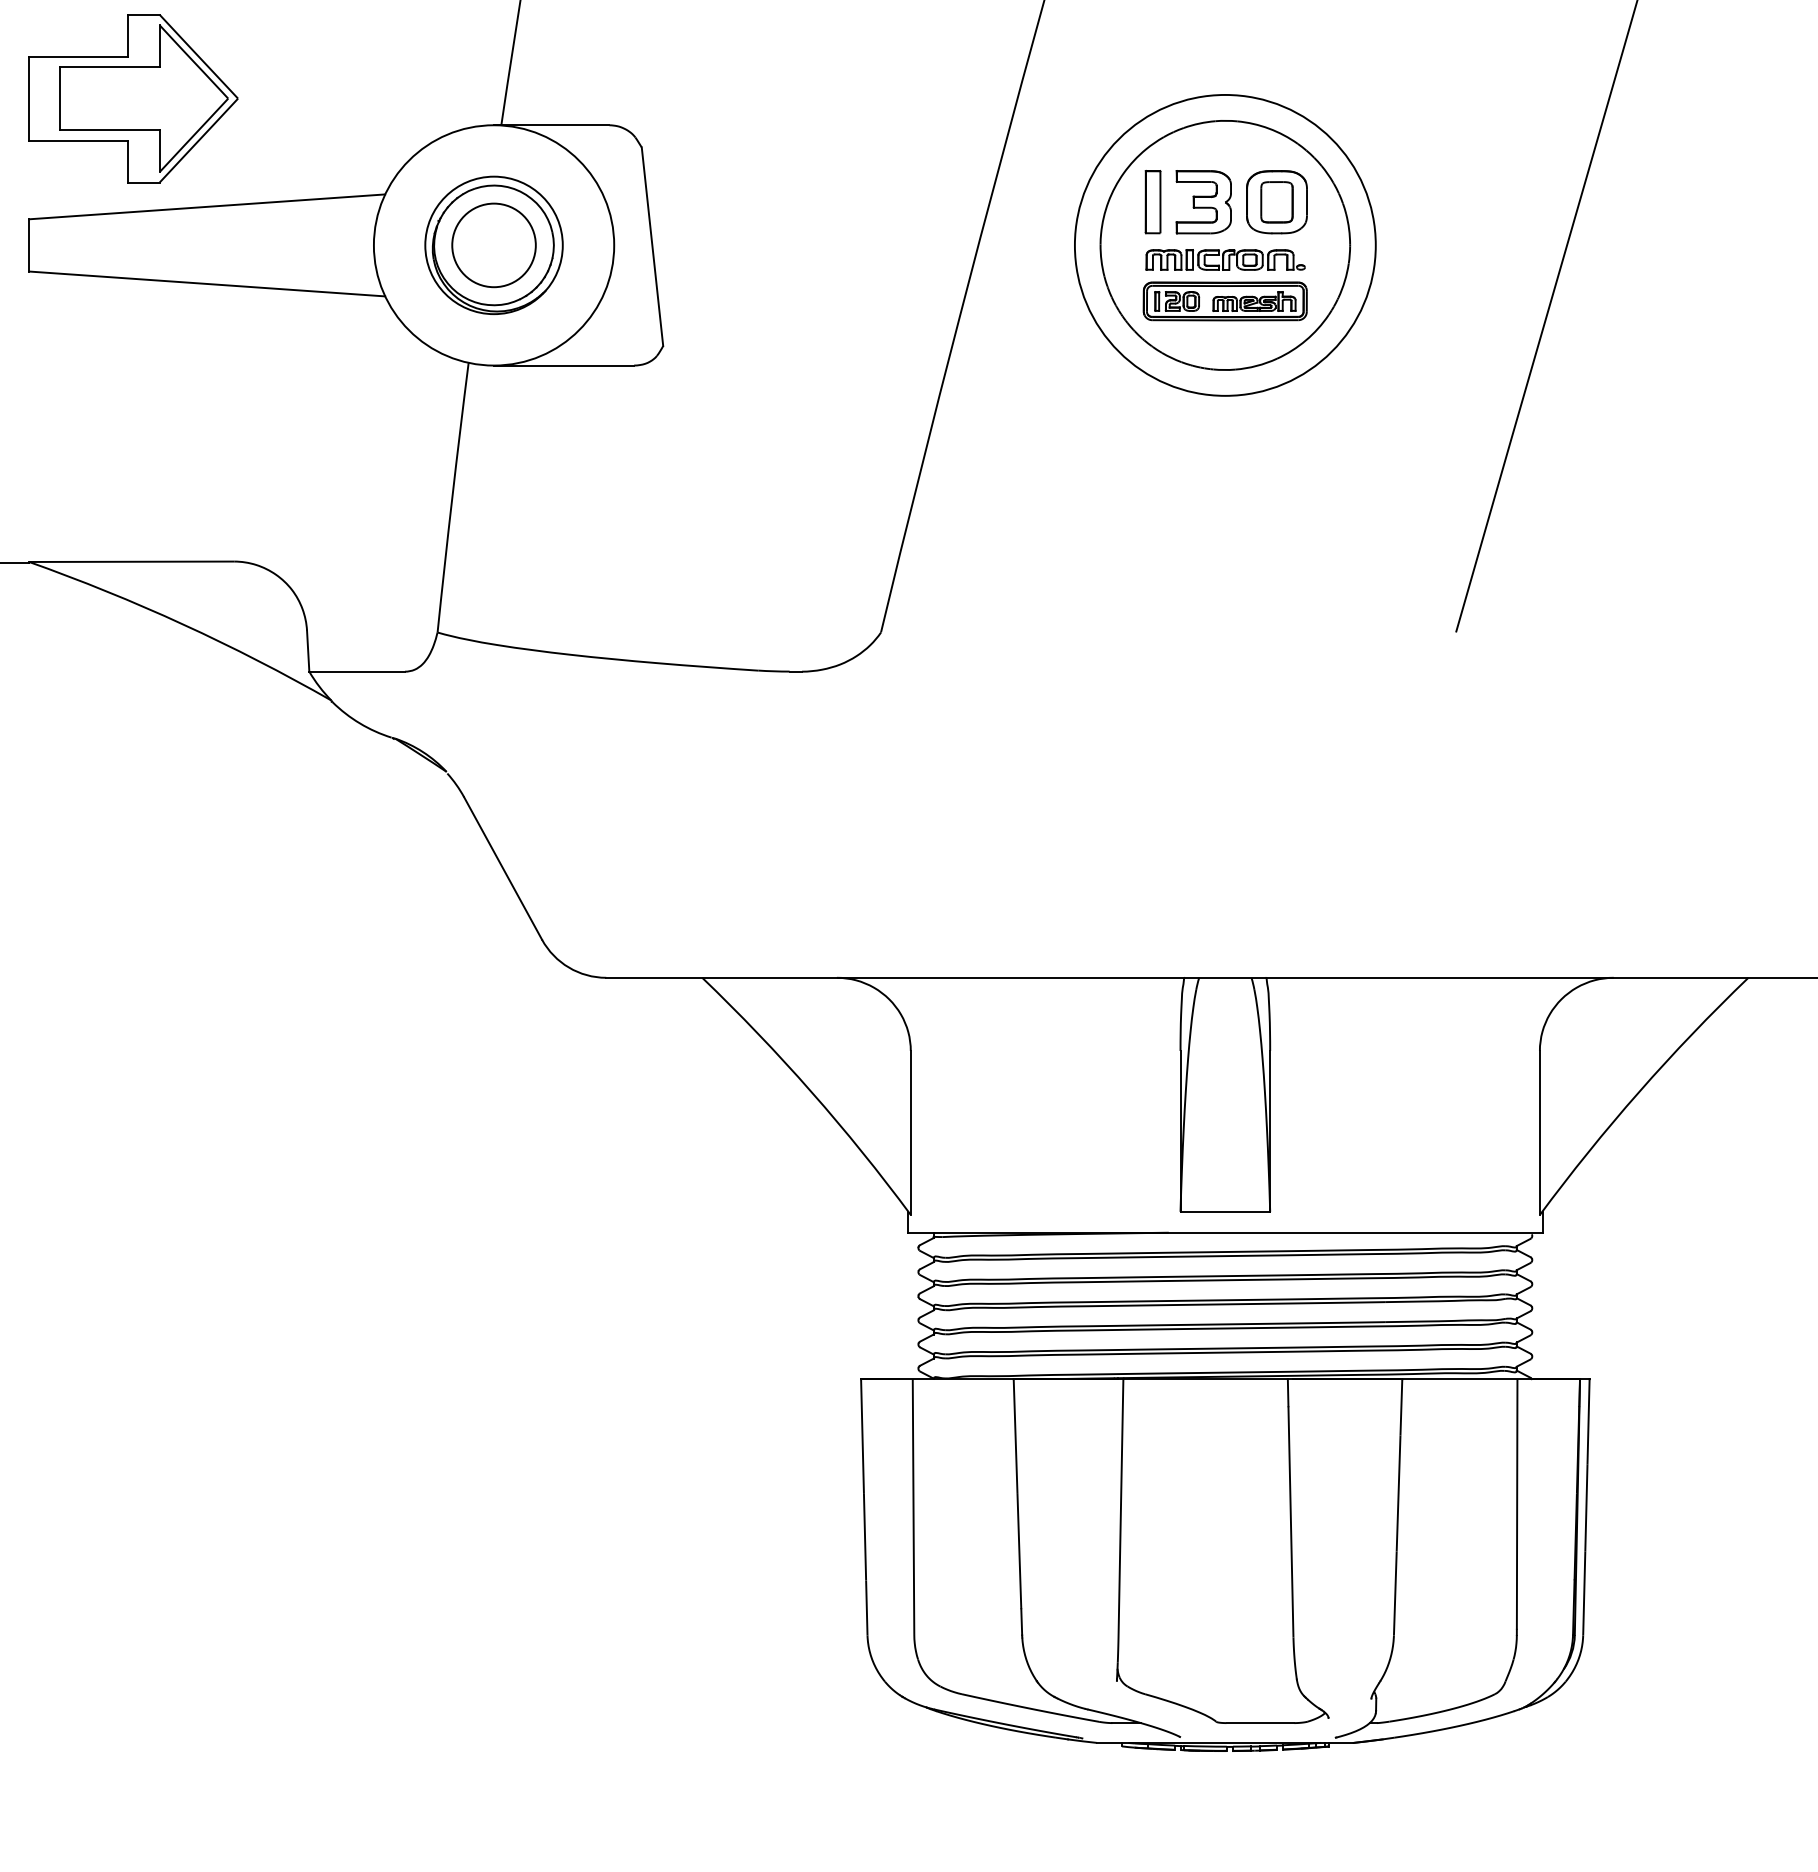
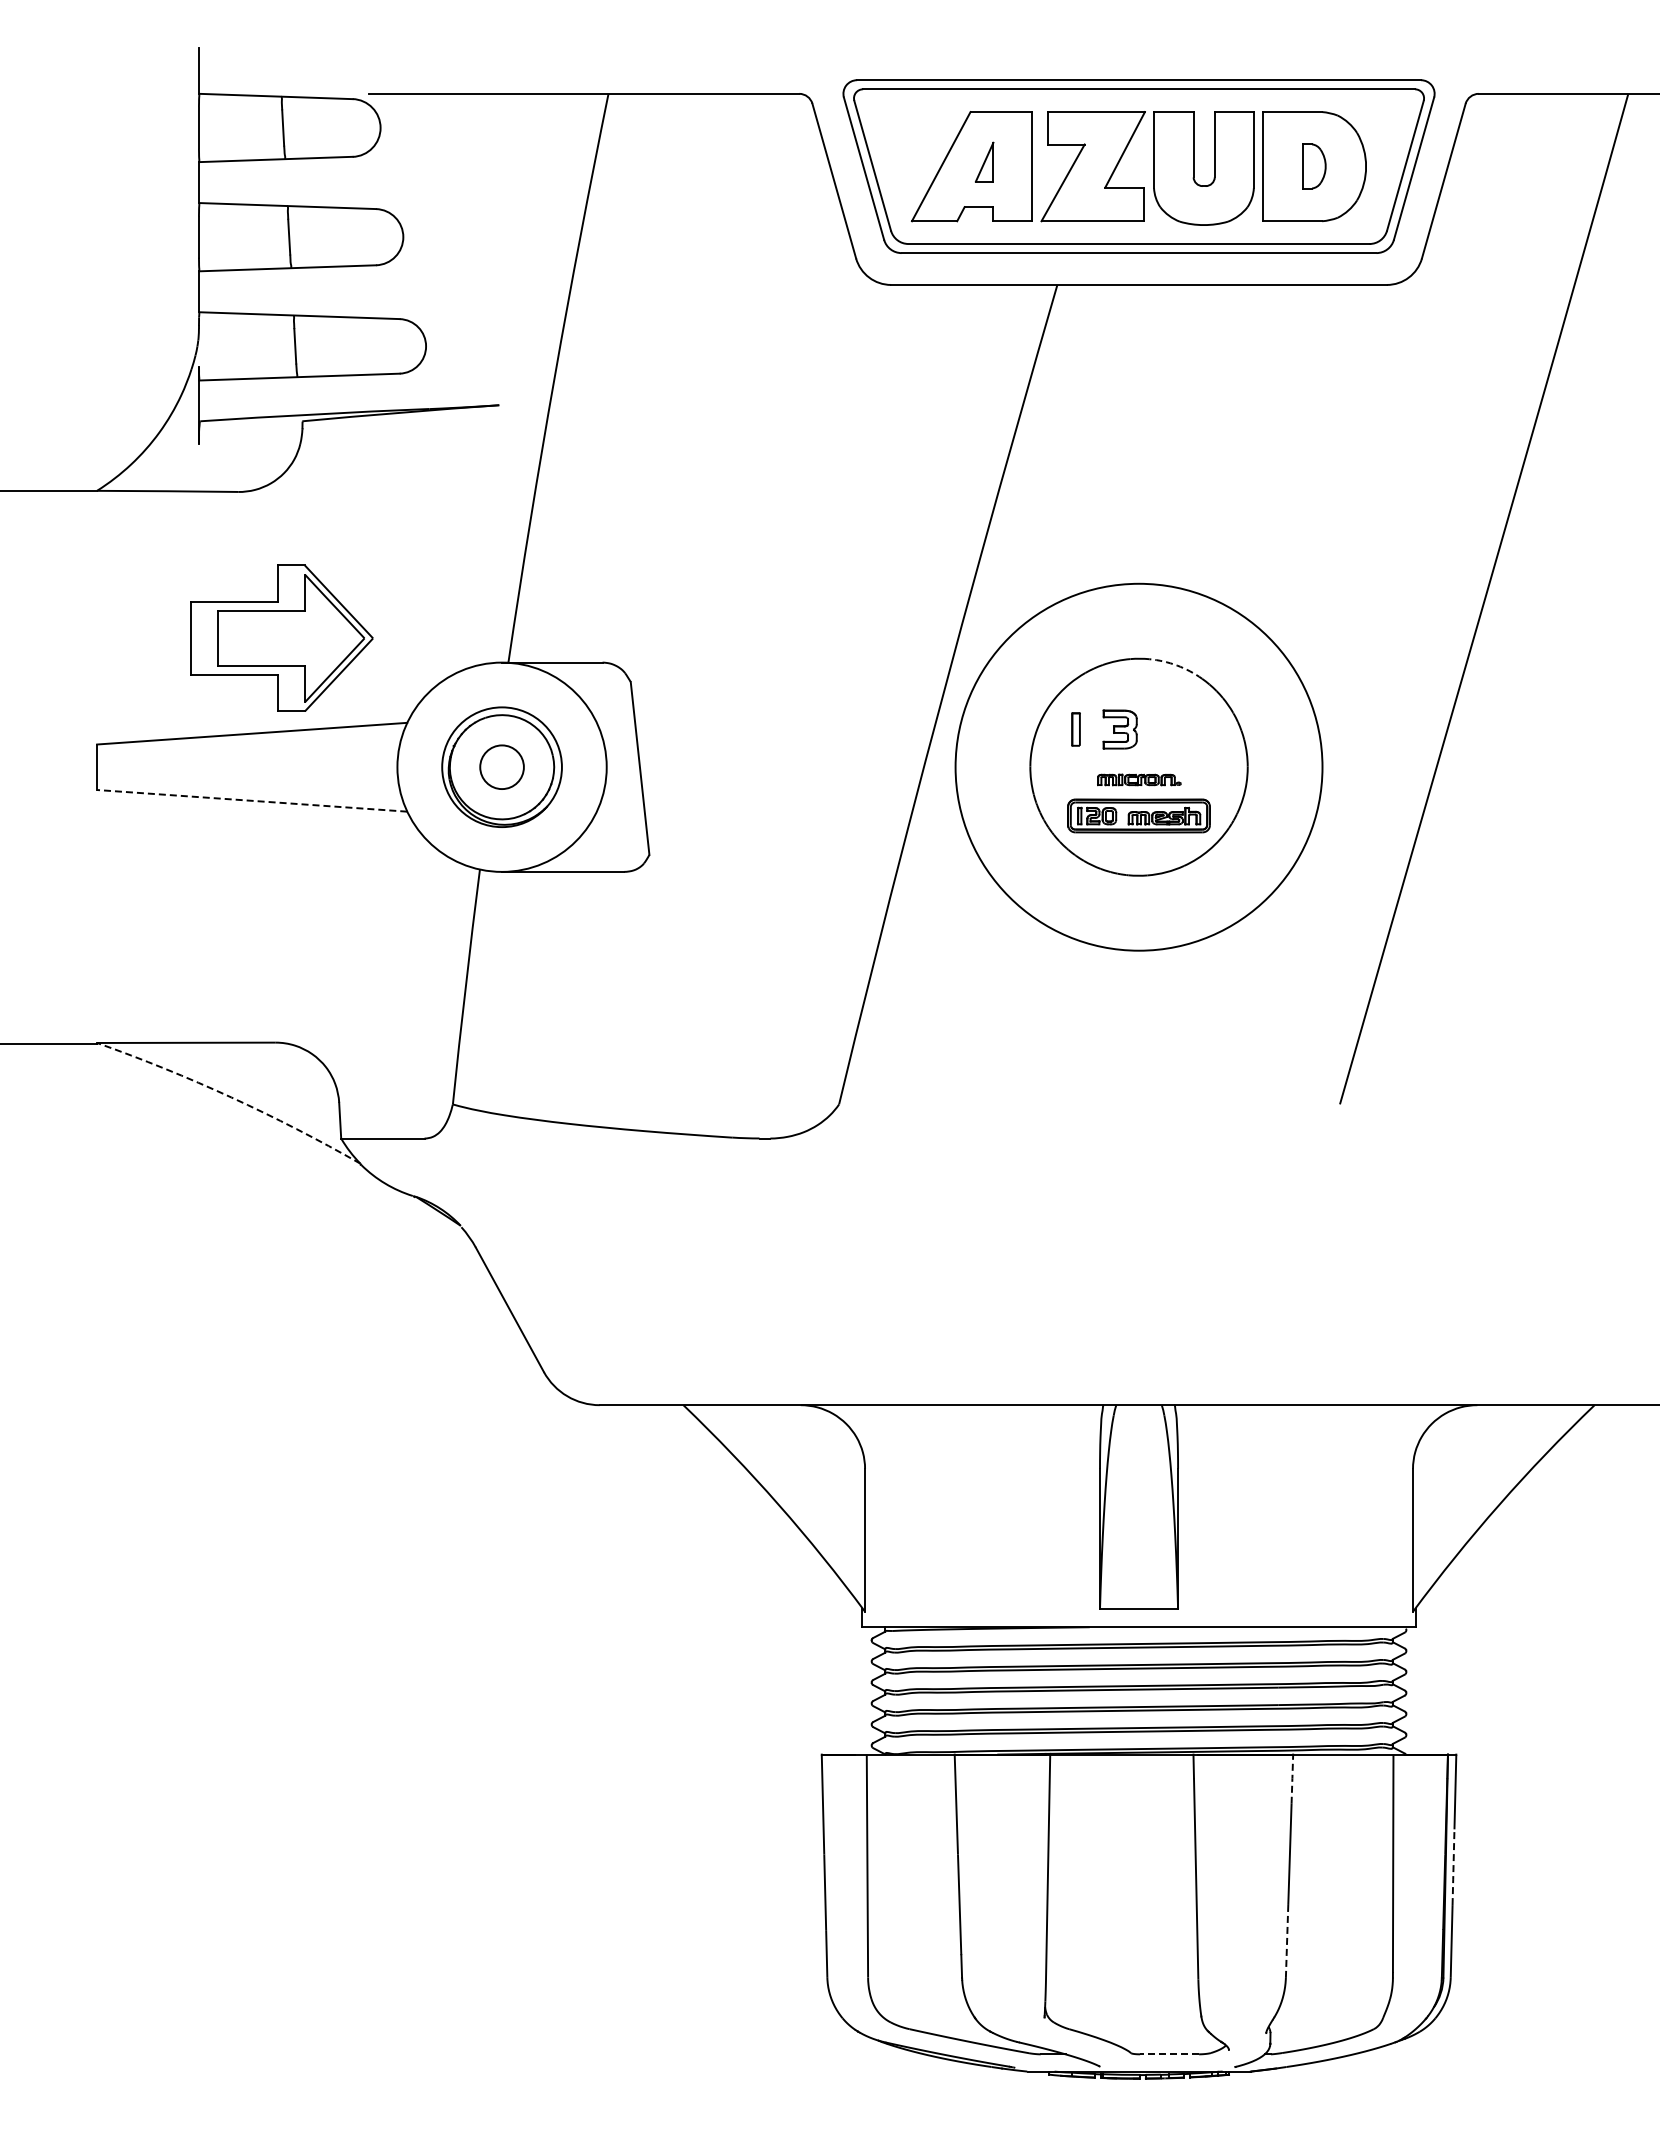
part: (132, 97) -> (281, 637), moved
arc: (1269, 128) -> (1177, 665), solid -> dashed
part: (1152, 202) -> (1075, 729), size x0.6
part: (1202, 202) -> (1119, 729), size x0.7
part: (1277, 202) -> (1184, 729), removed
circle: (493, 244) -> (501, 766), size x0.6
circle: (1225, 245) -> (1139, 767), size x1.4
part: (1225, 259) -> (1139, 779), size x0.6
line: (206, 283) -> (251, 800), solid -> dashed
arc: (183, 624) -> (231, 1097), solid -> dashed
line: (1401, 1406) -> (1292, 1778), solid -> dashed
line: (1586, 1509) -> (1453, 1868), solid -> dashed
line: (1395, 1593) -> (1287, 1941), solid -> dashed
line: (1260, 1723) -> (1169, 2054), solid -> dashed

